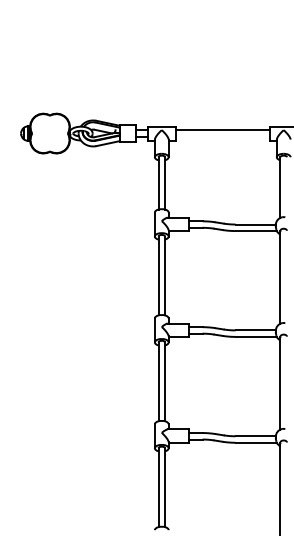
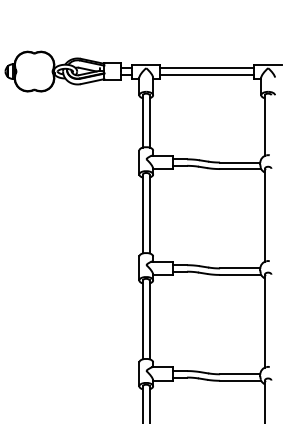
line: (222, 136) -> (206, 74), added

